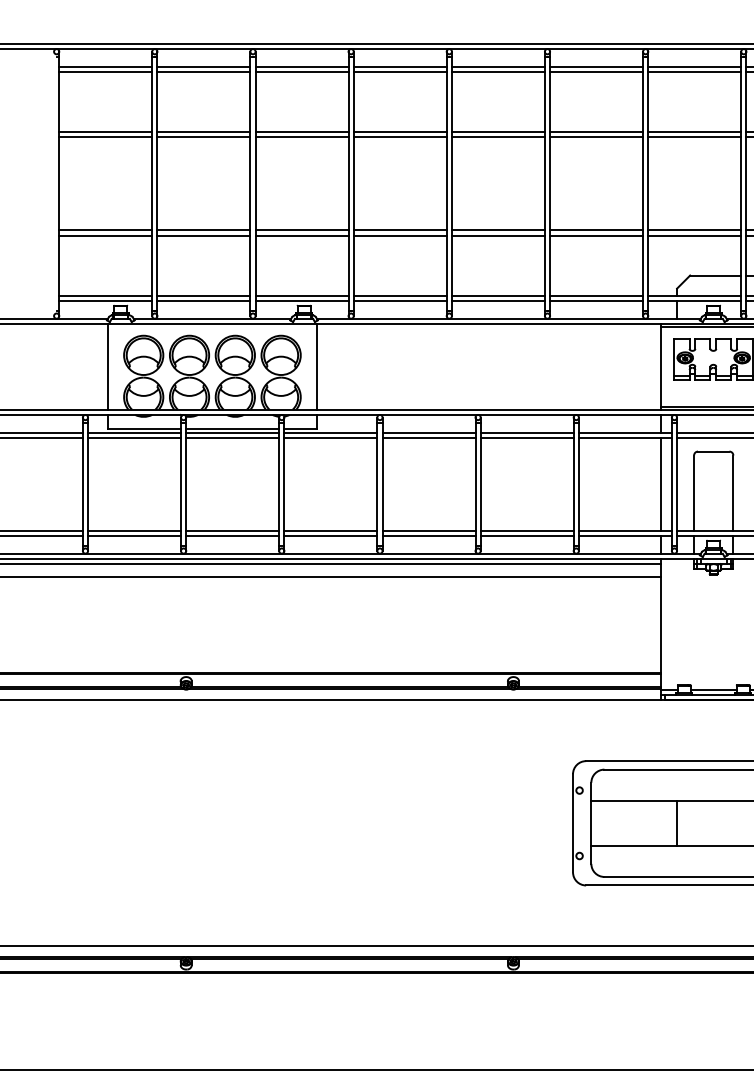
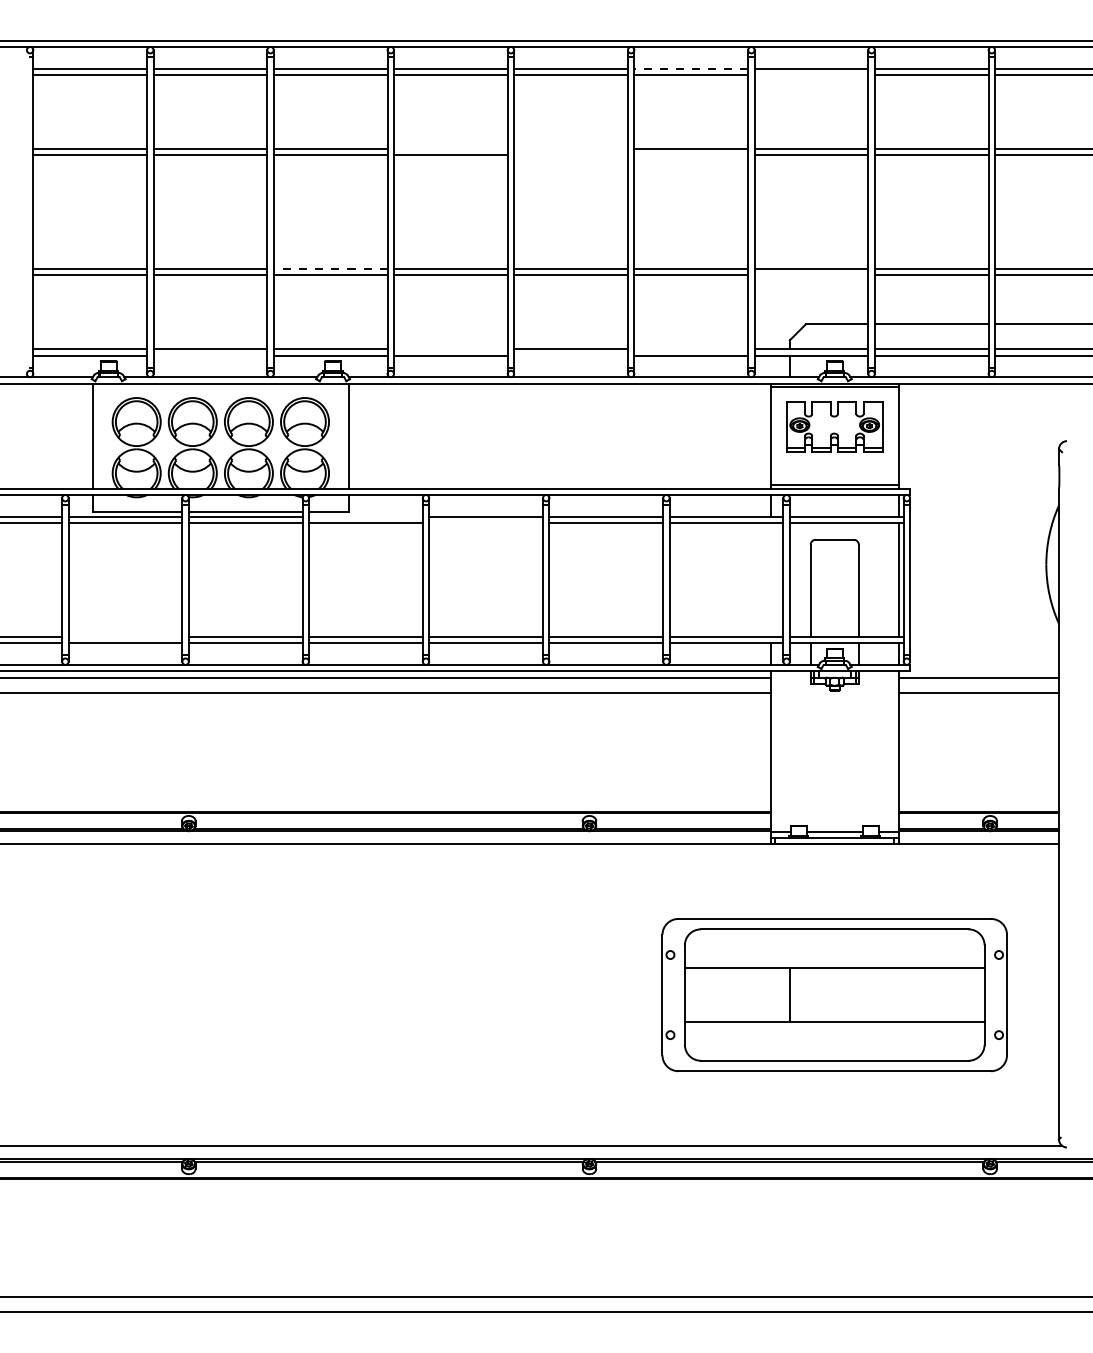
line: (596, 66) -> (691, 68), solid -> dashed
line: (694, 72) -> (811, 75), removed
line: (399, 131) -> (450, 148), removed
line: (497, 131) -> (570, 148), removed
line: (497, 137) -> (570, 155), removed
line: (596, 137) -> (691, 155), removed
line: (301, 229) -> (330, 268), solid -> dashed
line: (694, 235) -> (811, 275), removed
line: (399, 296) -> (450, 349), removed
line: (596, 296) -> (691, 349), removed
line: (203, 301) -> (210, 355), removed
line: (497, 301) -> (570, 355), removed
line: (330, 432) -> (365, 516), removed
line: (429, 438) -> (486, 523), removed
line: (661, 483) -> (770, 579), removed
line: (134, 530) -> (125, 636), removed

